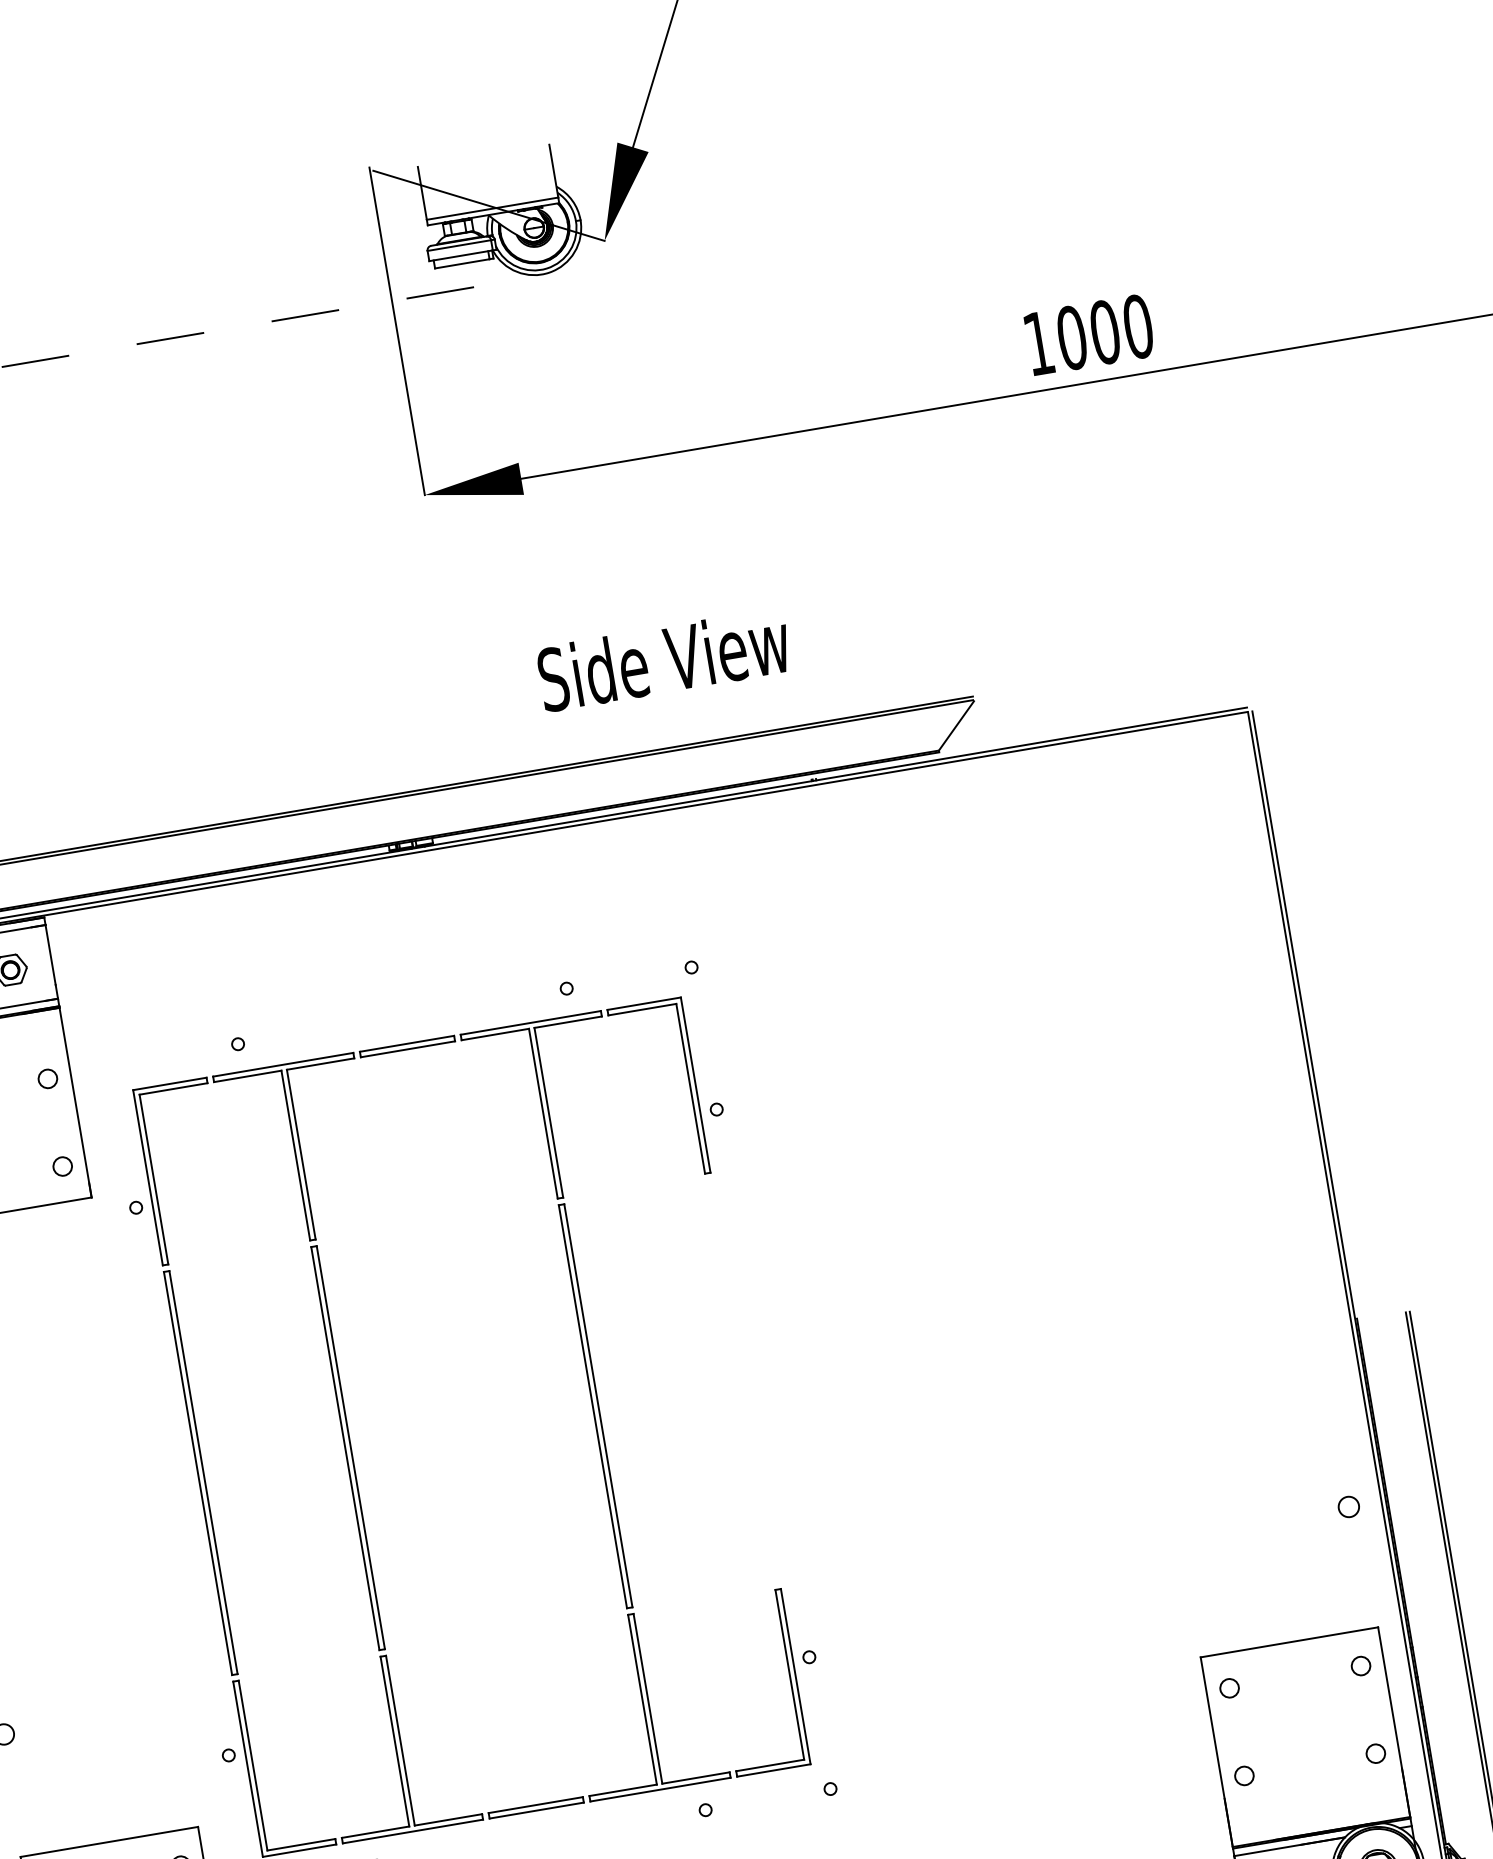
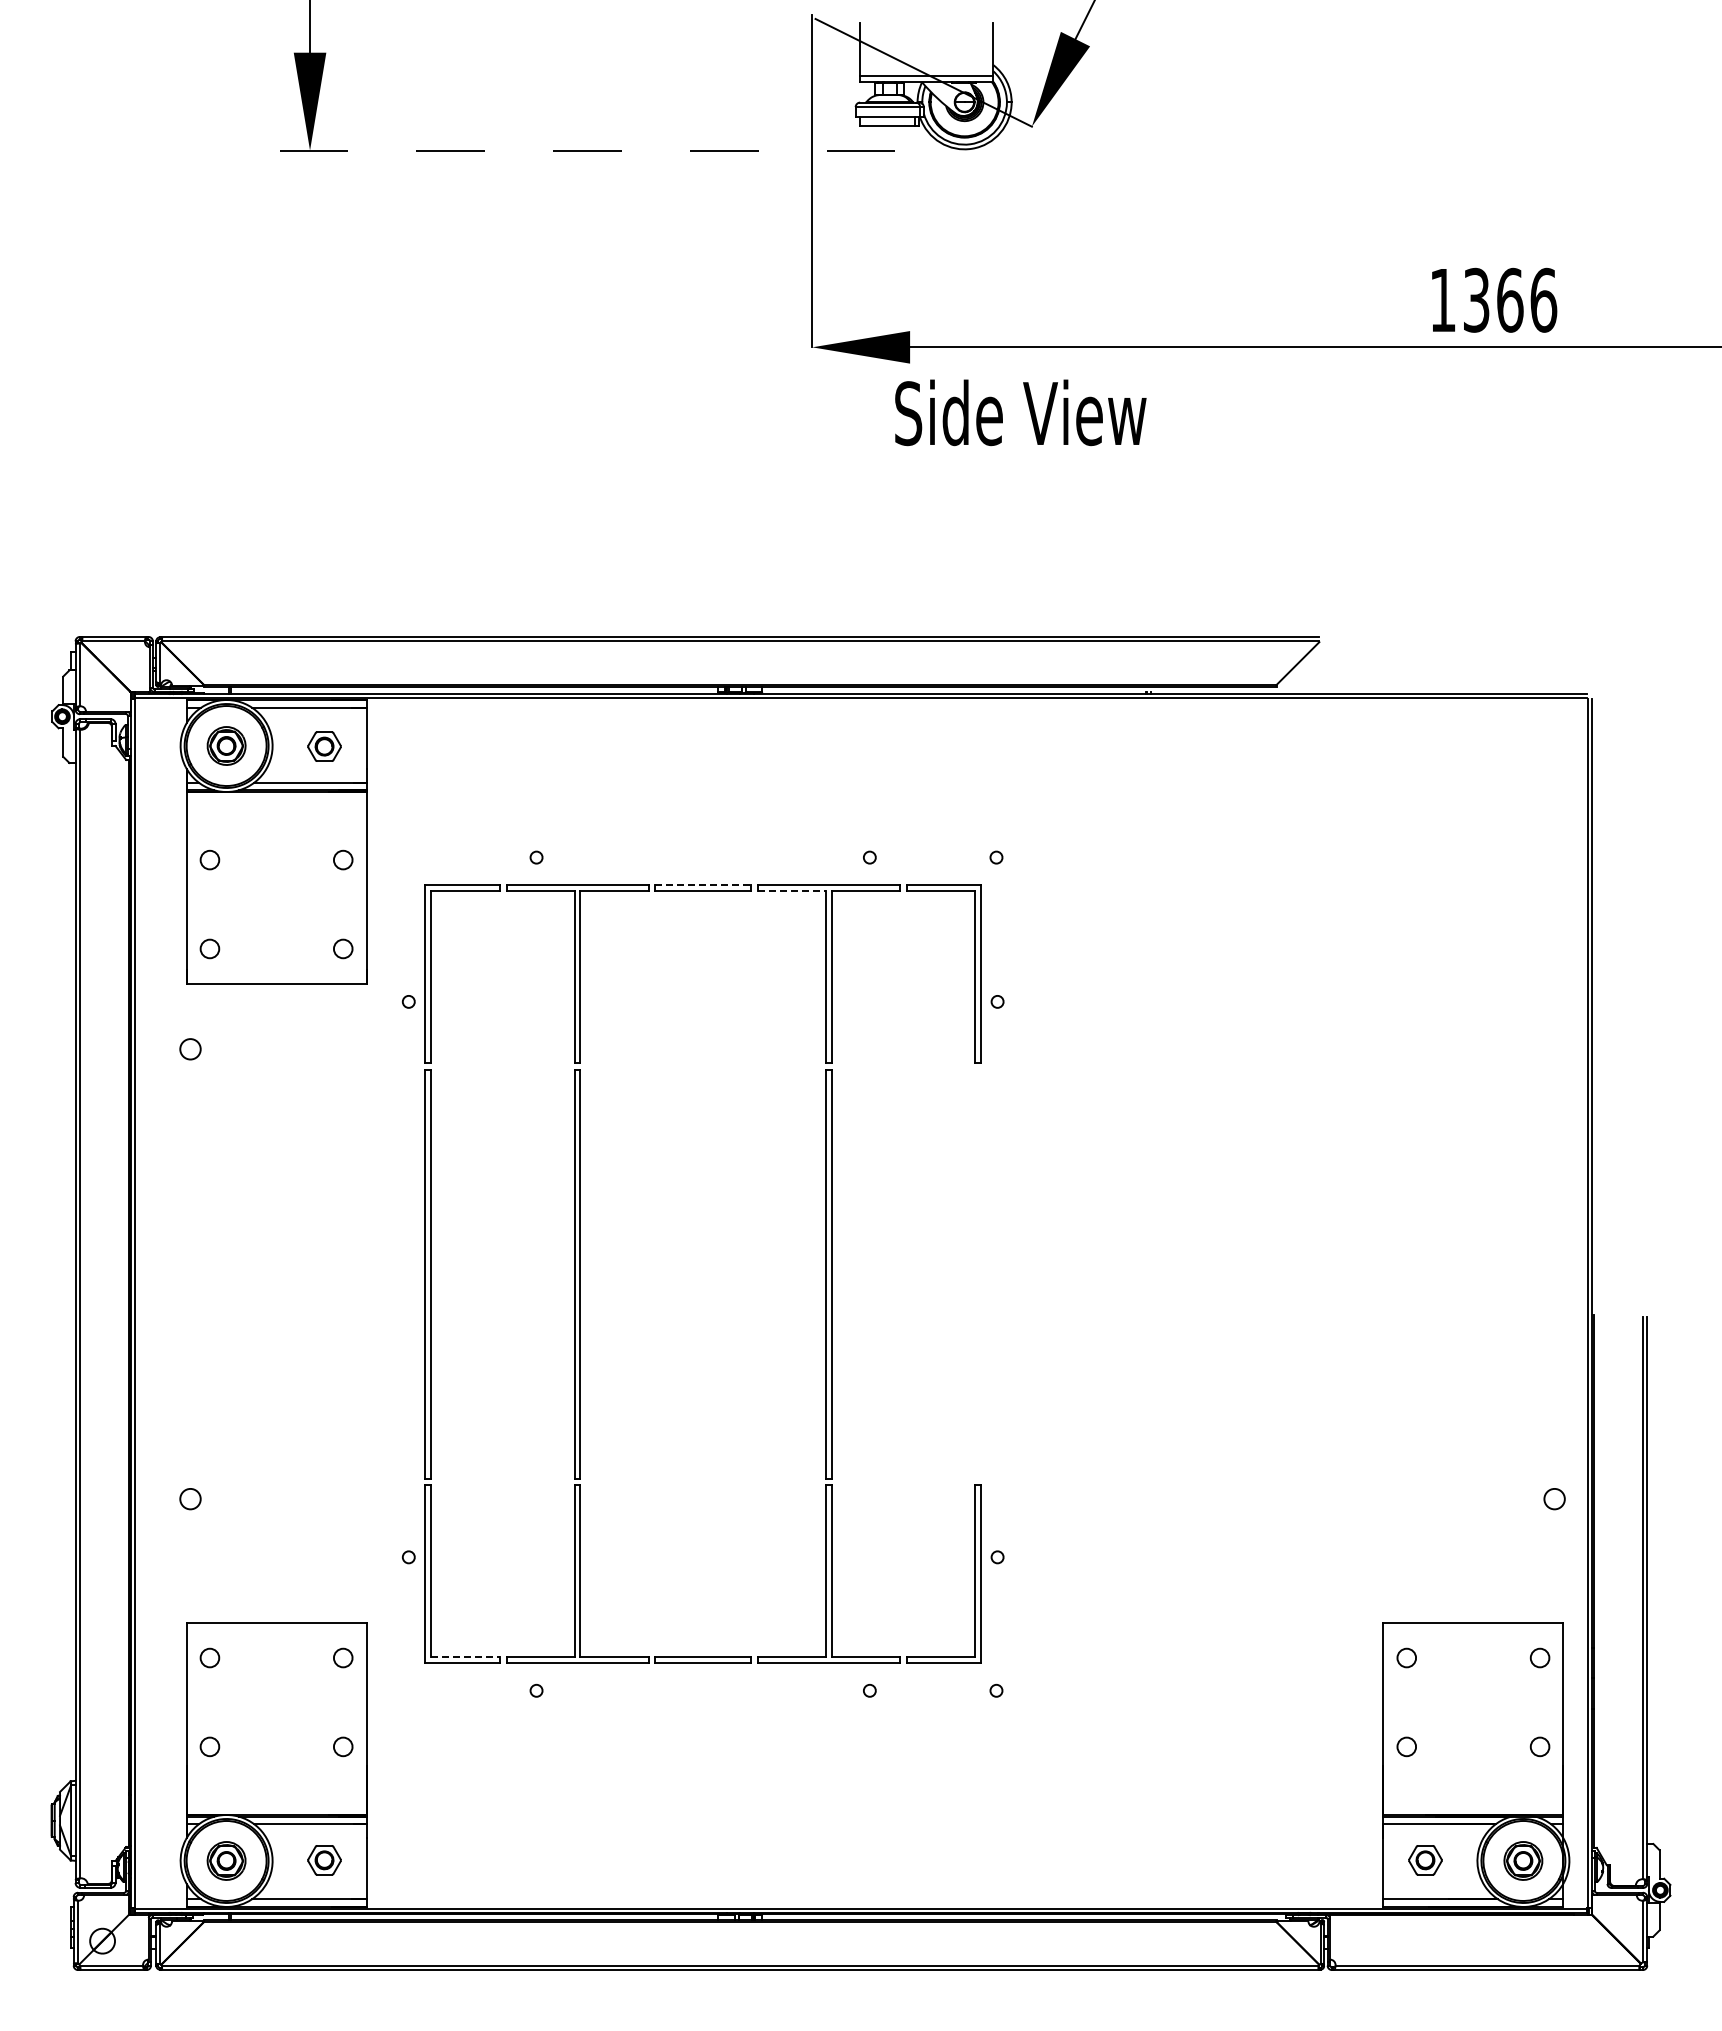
text: (1105, 331) -> (1510, 299), 1000 -> 1366
text: (663, 659) -> (1020, 412), moved
line: (495, 1033) -> (792, 890), solid -> dashed
line: (407, 1043) -> (703, 885), solid -> dashed
line: (301, 1844) -> (465, 1657), solid -> dashed

